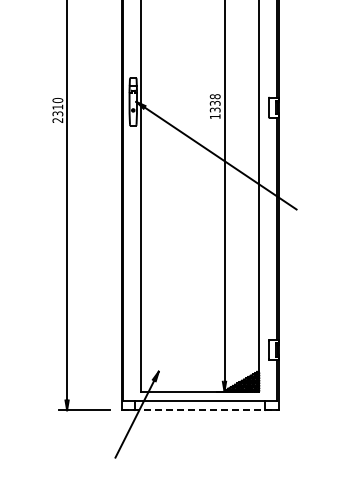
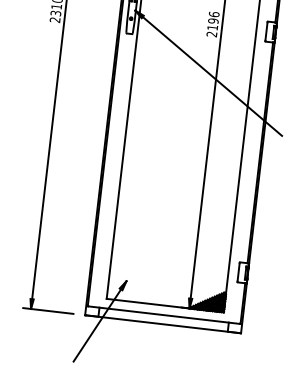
text: (214, 106) -> (212, 24), 1338 -> 2196
line: (200, 410) -> (163, 324), dashed -> solid

